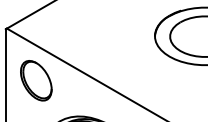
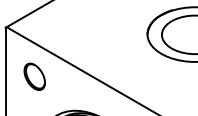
part: (36, 80) -> (34, 76), size x0.7

